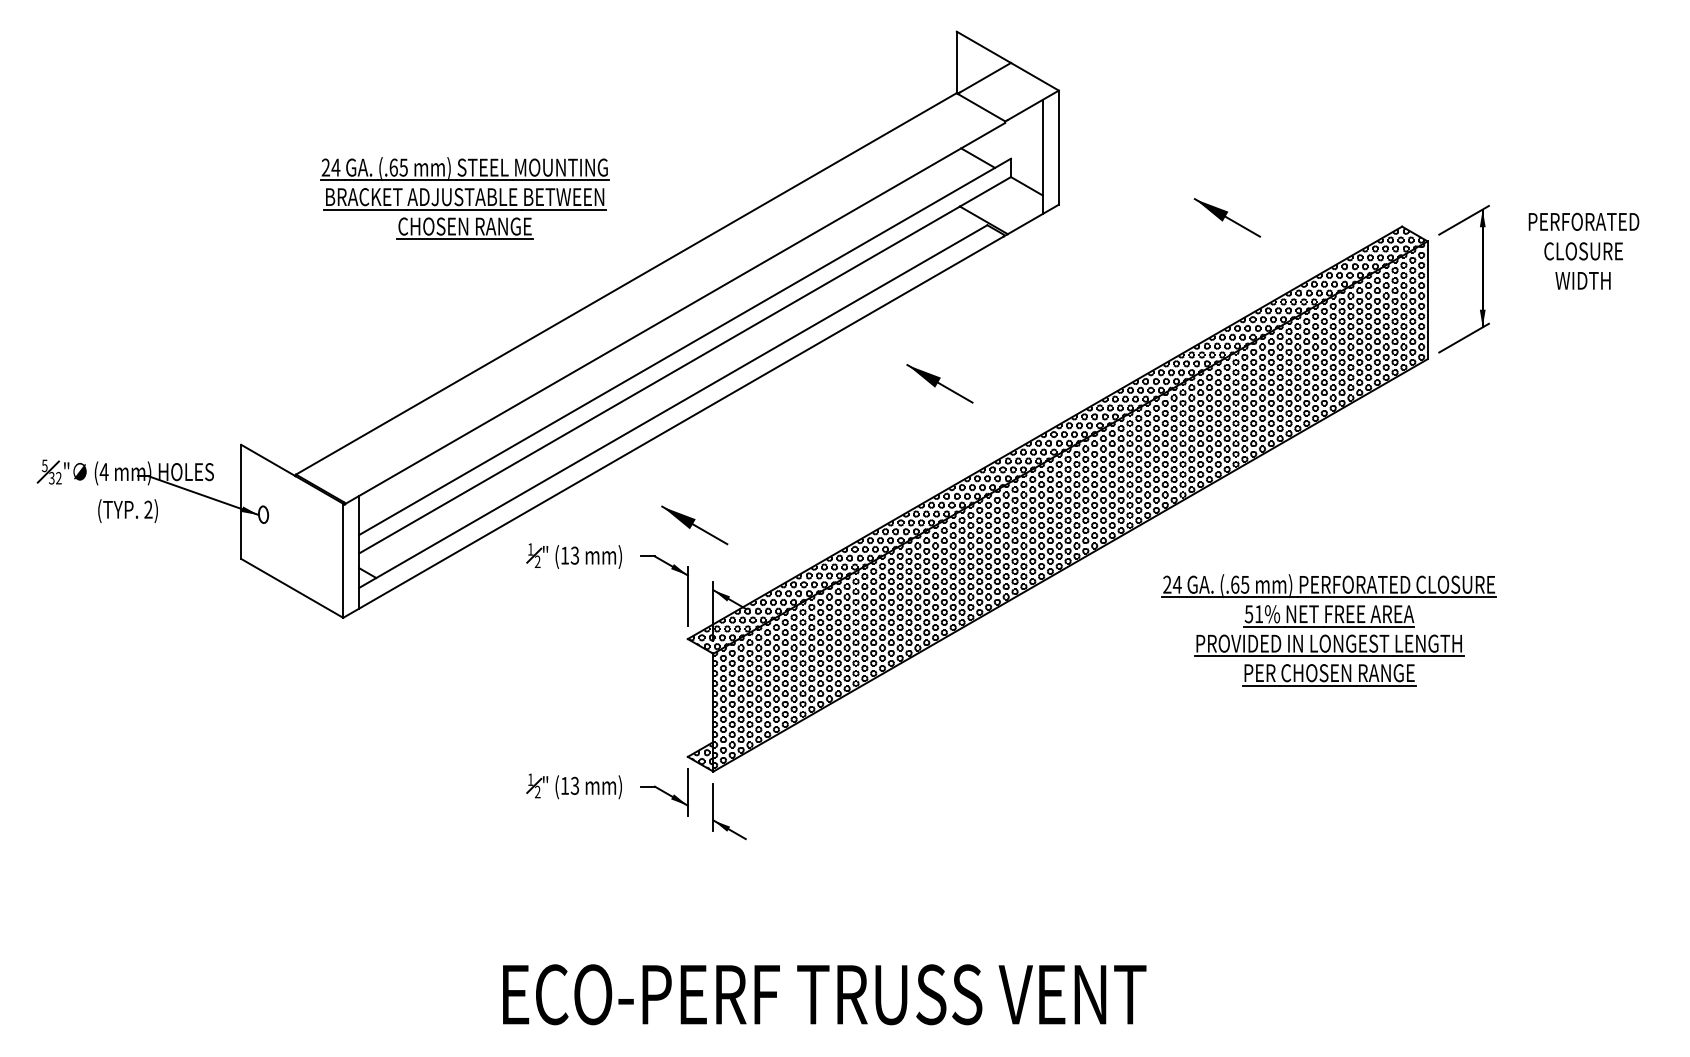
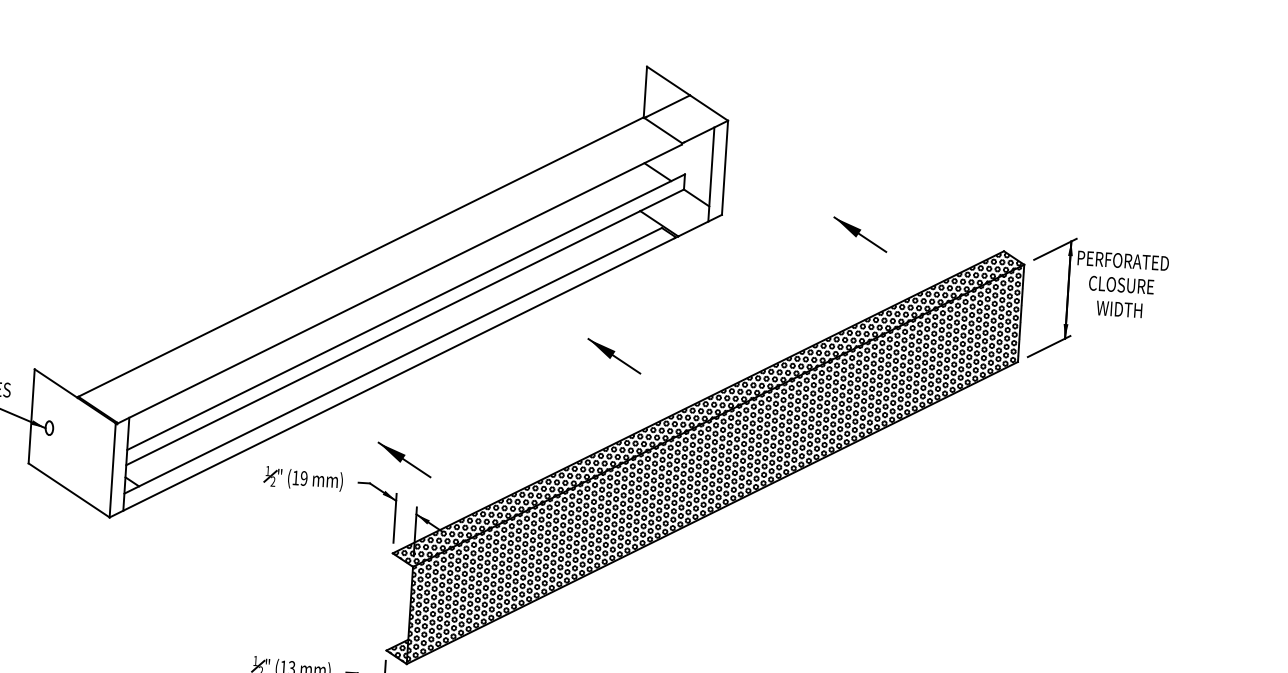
part: (464, 198) -> (232, 178), removed
text: (1583, 250) -> (1121, 284), moved
text: (574, 555) -> (303, 478), (13 -> (19
part: (1328, 630) -> (921, 580), removed

